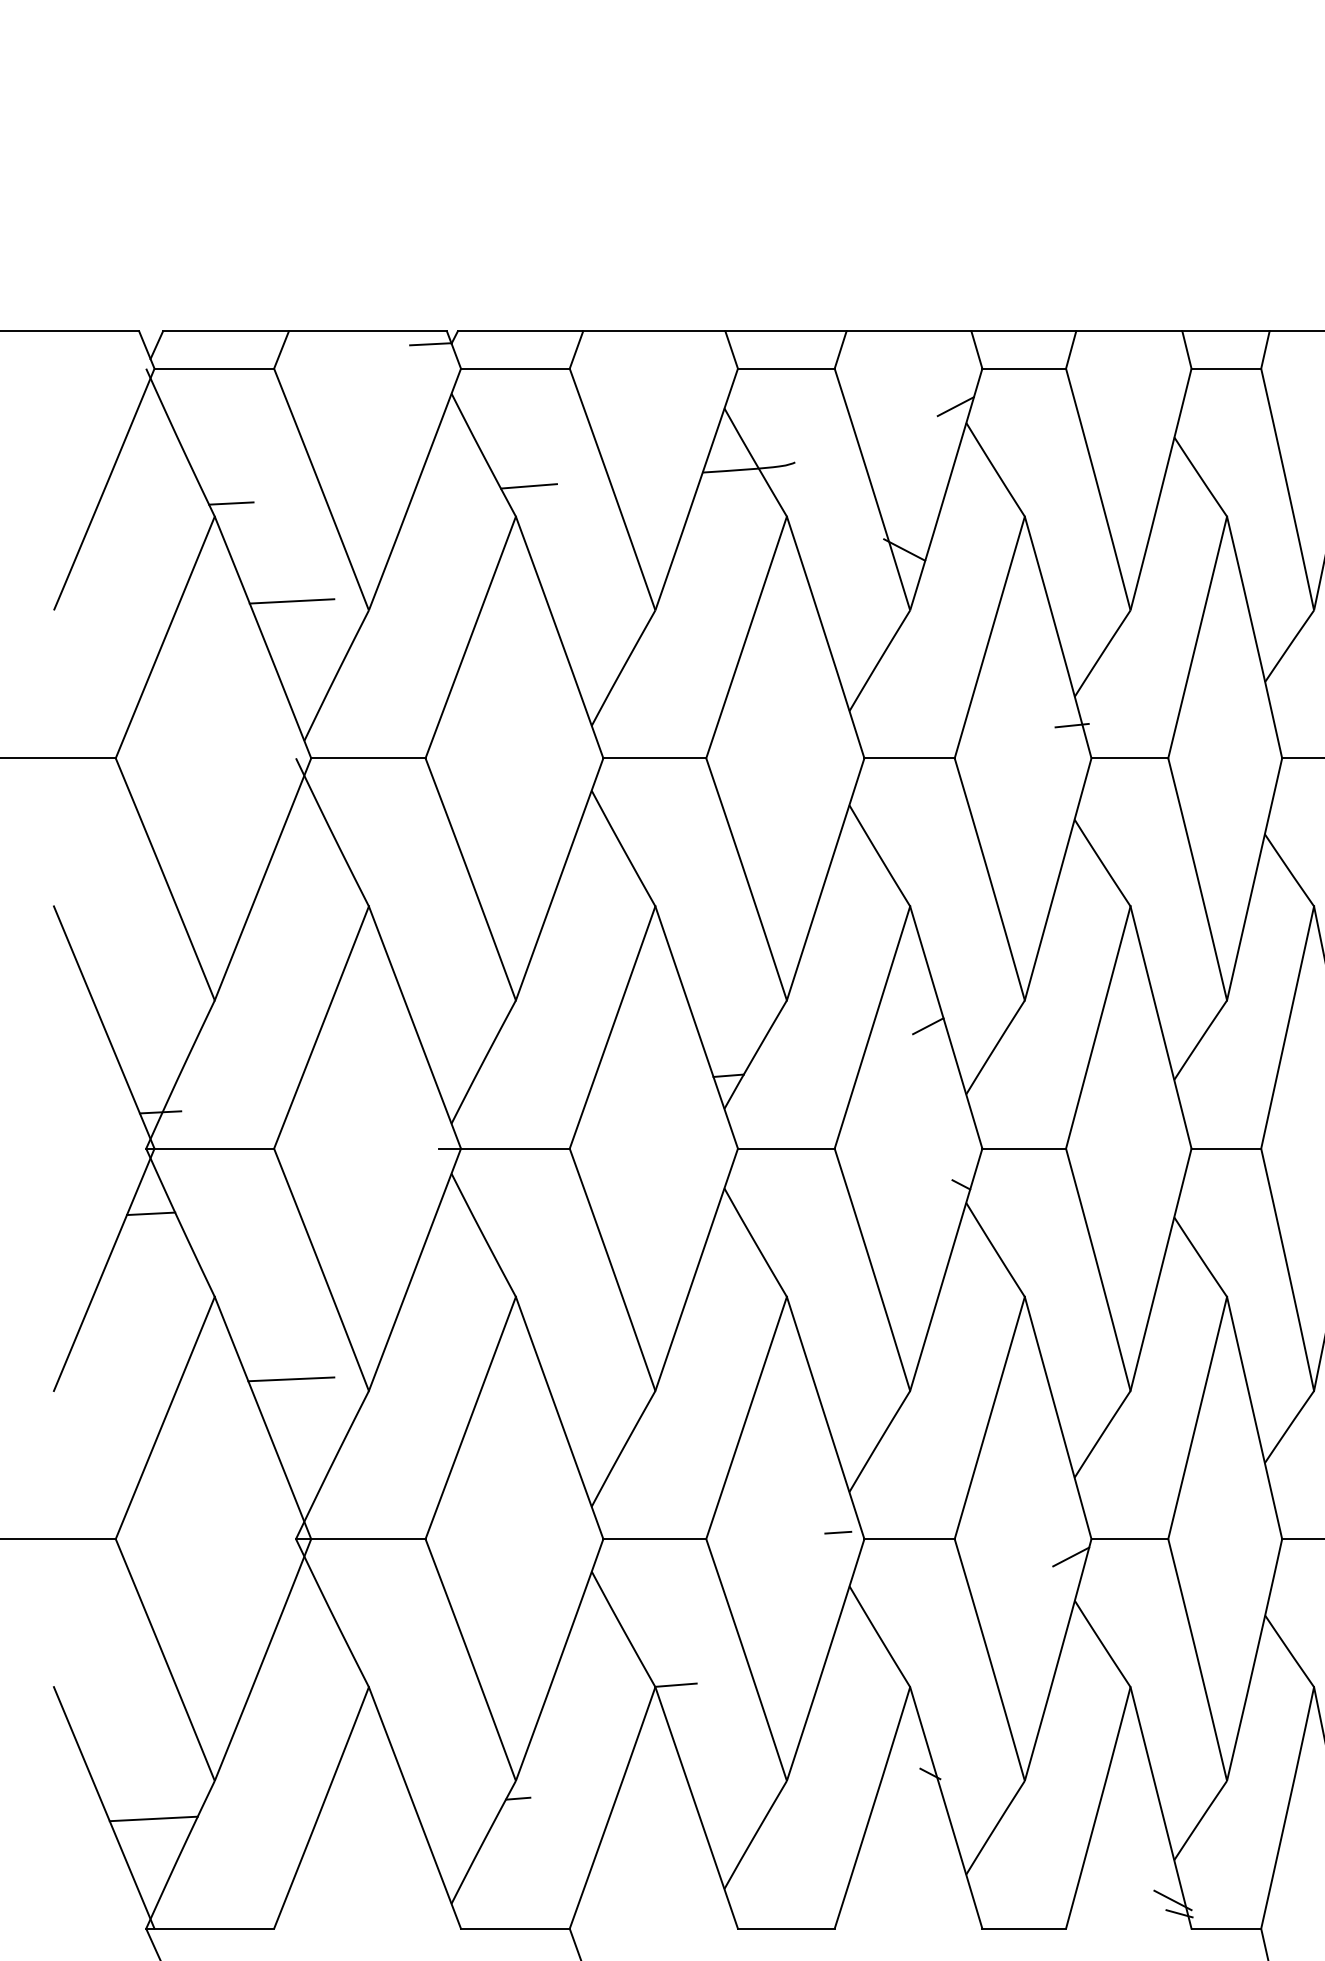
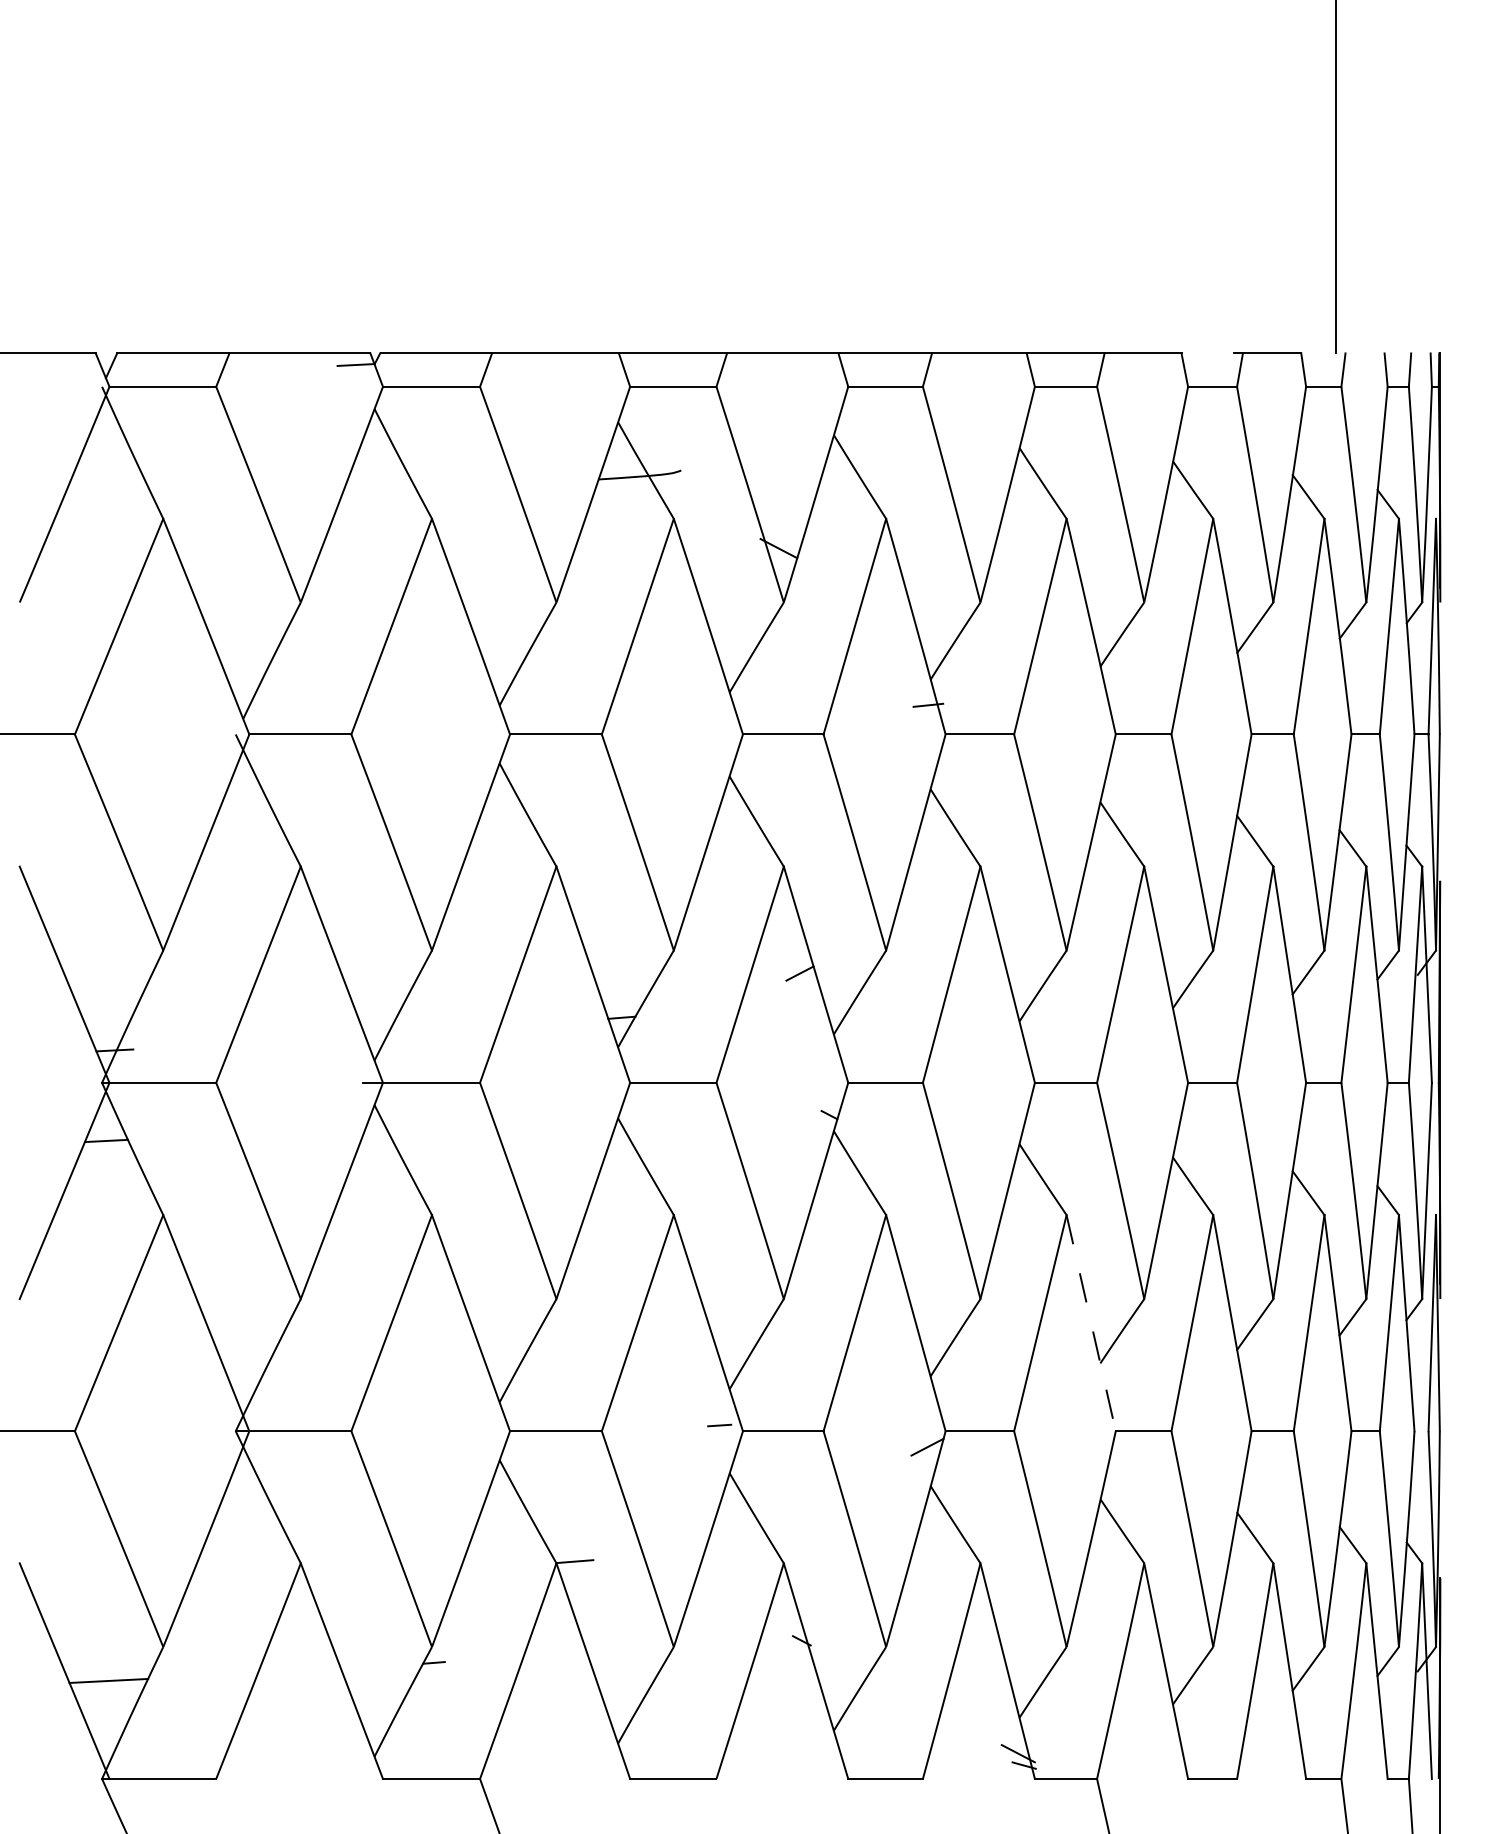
line: (955, 406) -> (824, 420), removed
line: (528, 486) -> (443, 491), removed
line: (230, 503) -> (177, 507), removed
line: (291, 601) -> (231, 594), removed
line: (291, 1379) -> (231, 1288), removed
line: (1254, 1418) -> (1091, 1323), solid -> dashed

